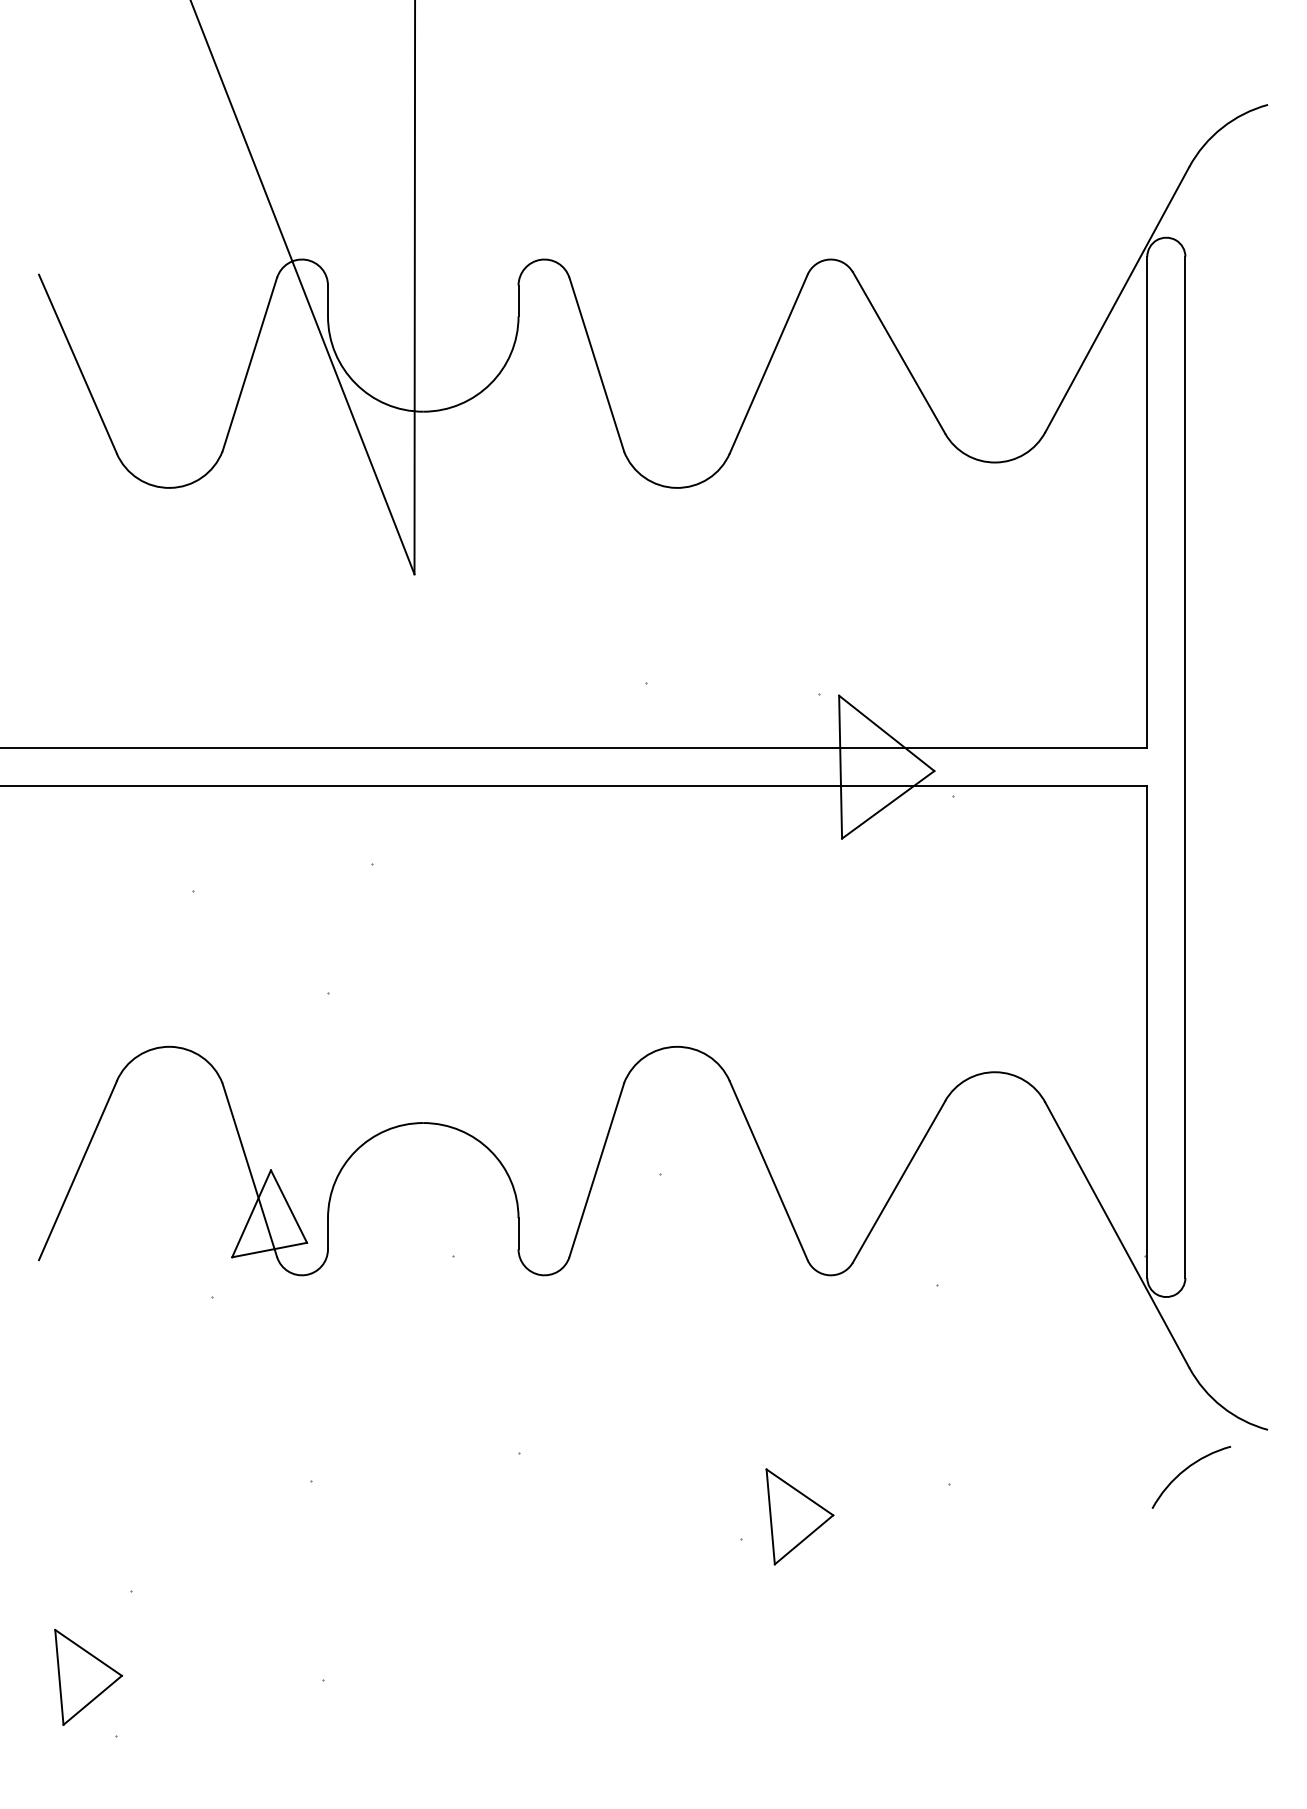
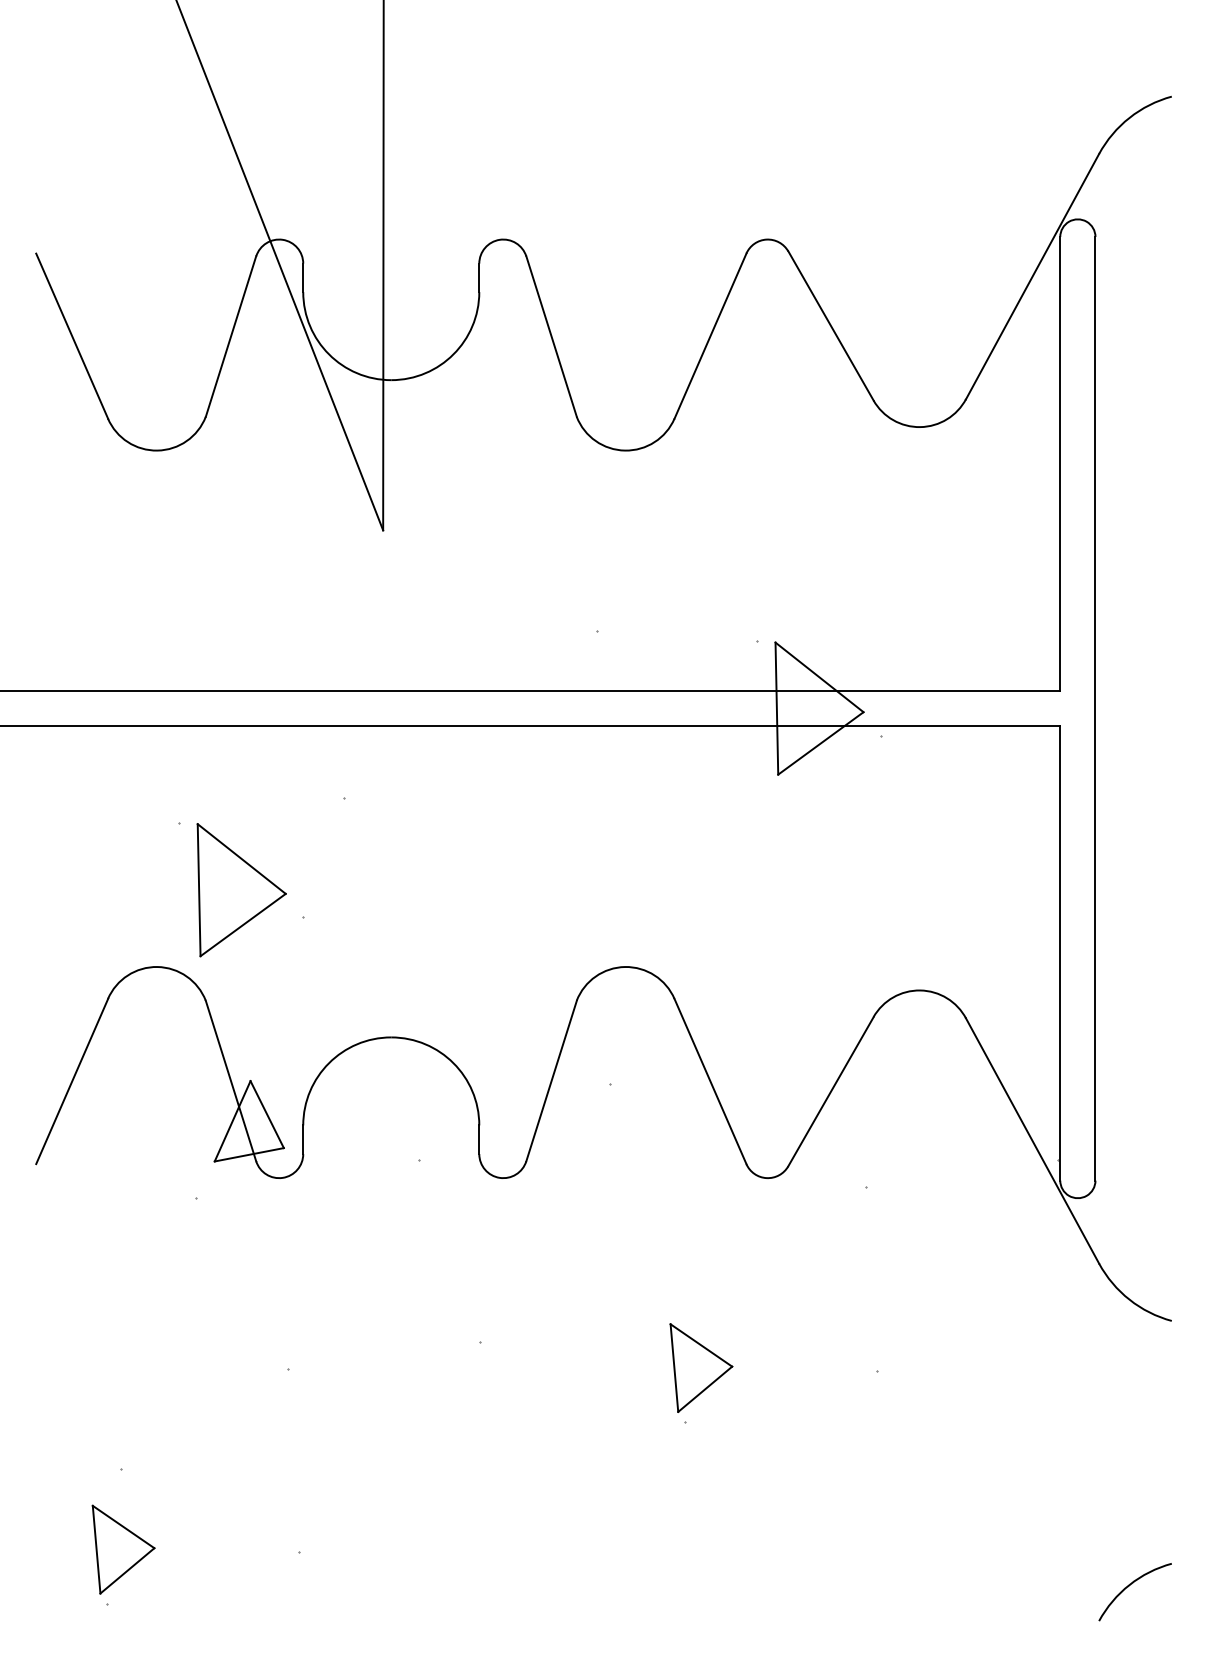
part: (261, 963) -> (241, 890), added
arc: (1187, 1469) -> (1131, 1584), moved
part: (799, 1516) -> (701, 1367), moved
part: (88, 1677) -> (123, 1549), moved

